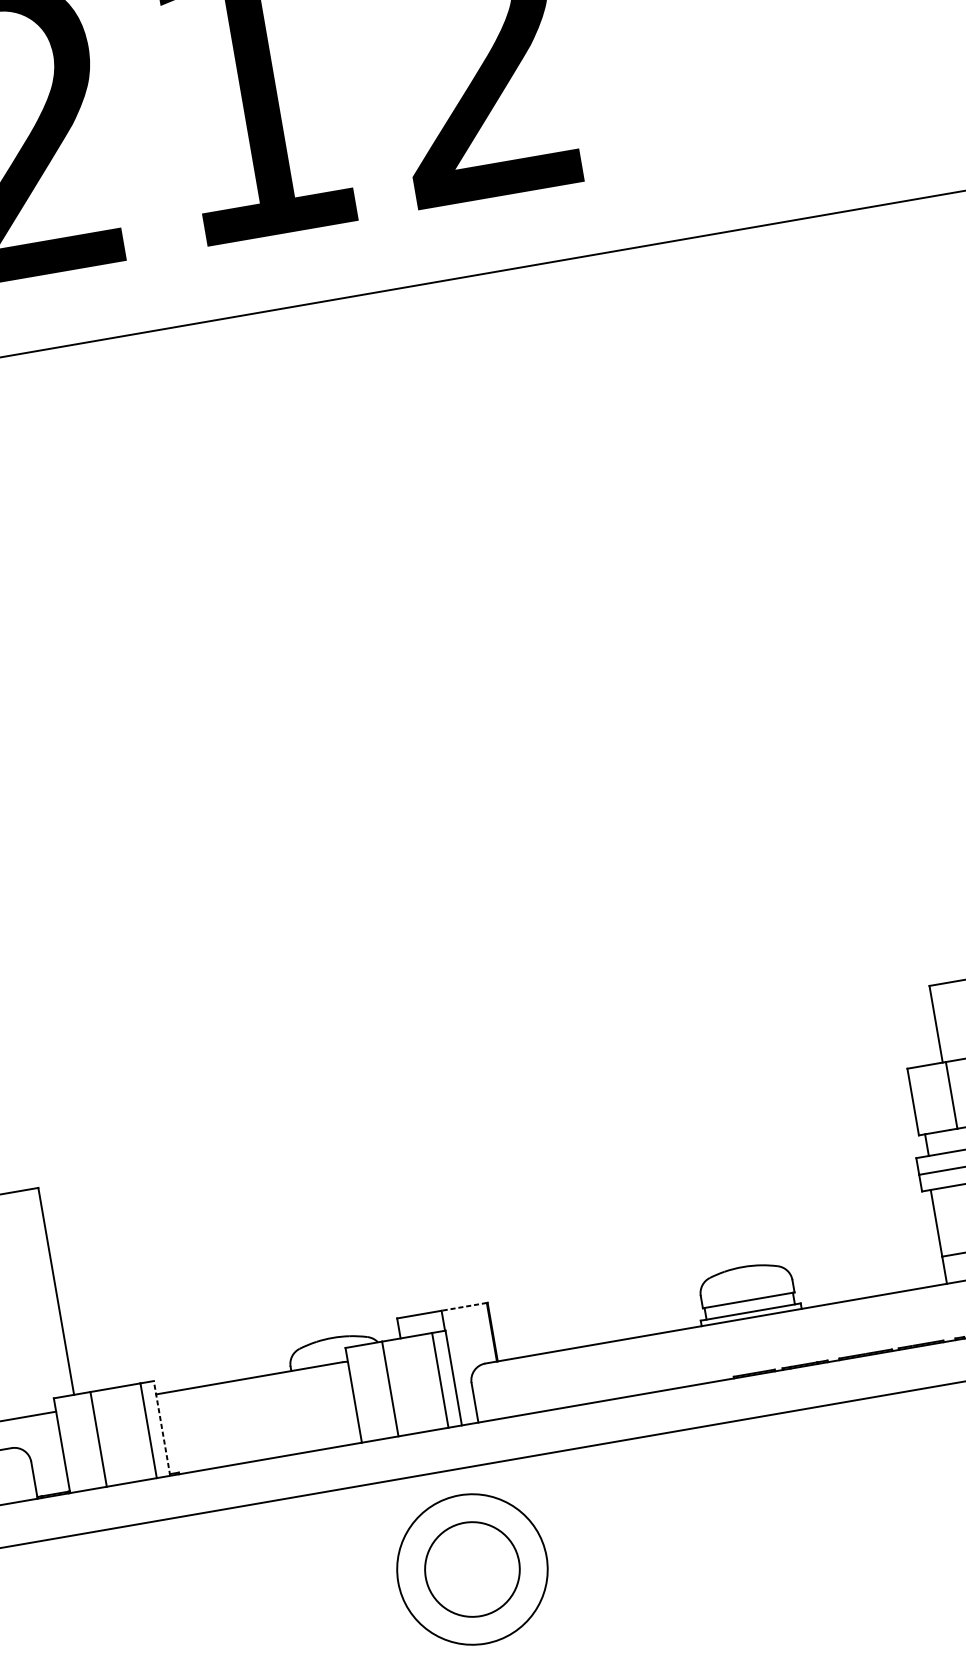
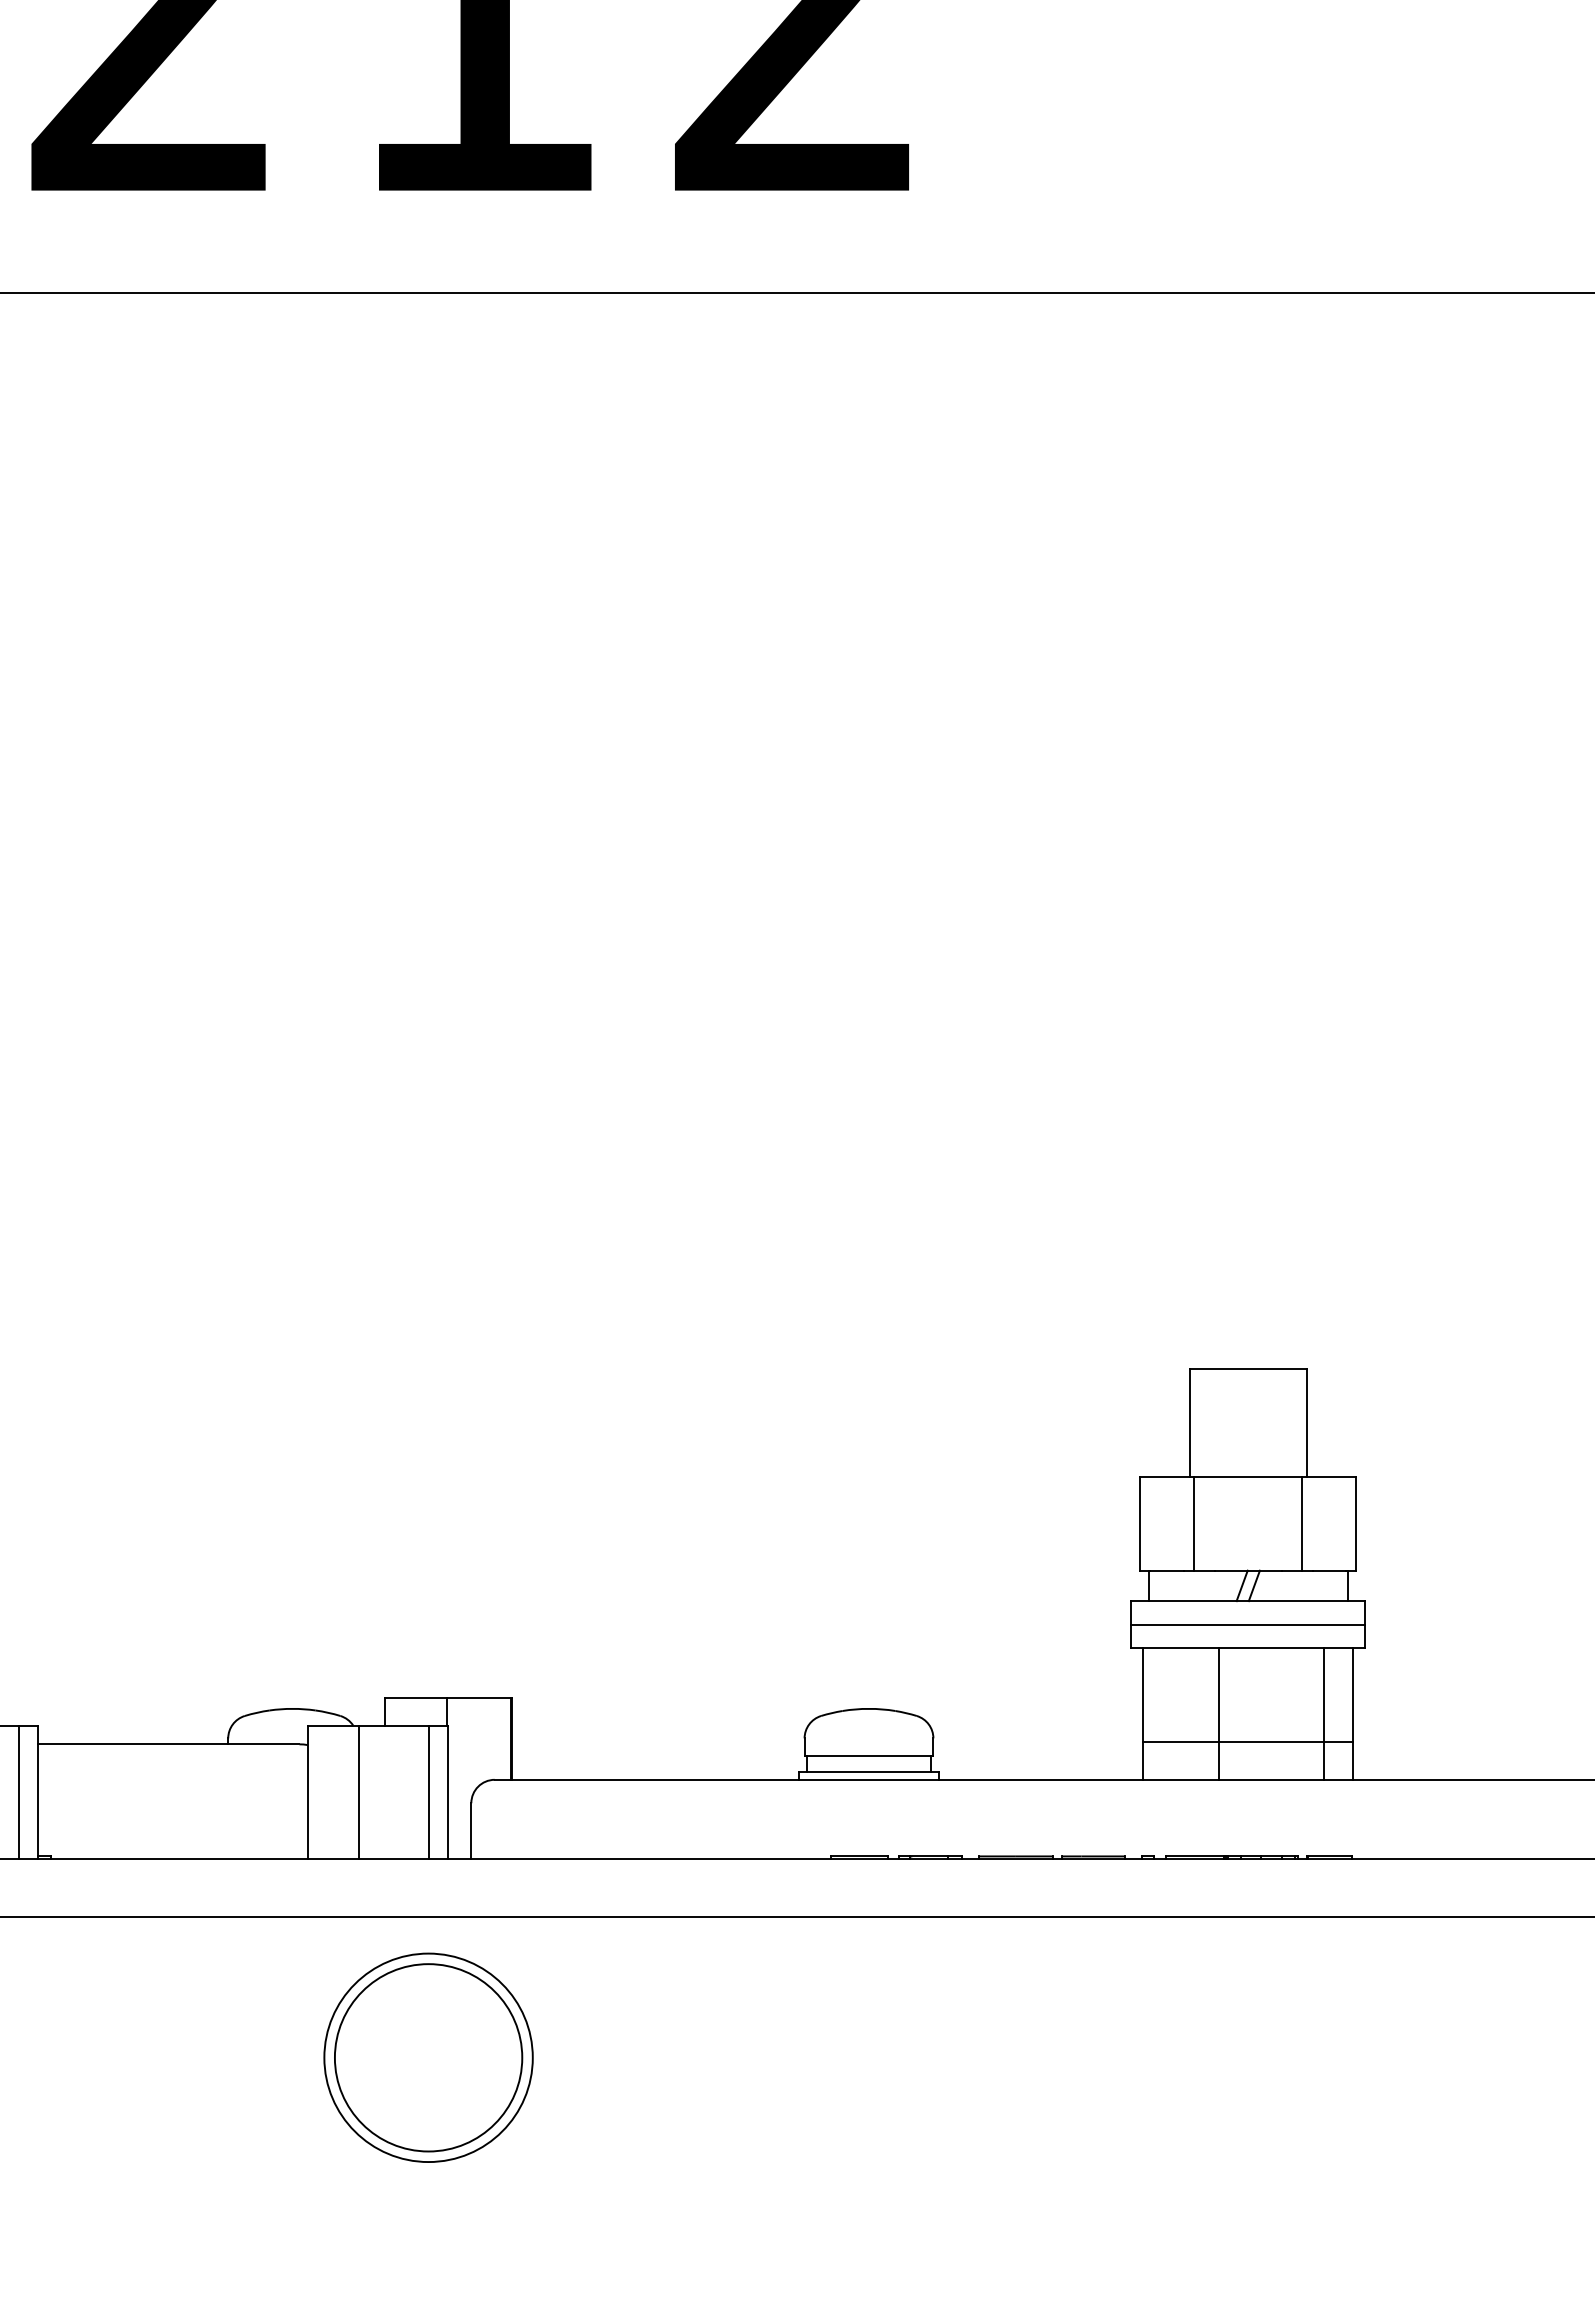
line: (464, 1306) -> (479, 1697), dashed -> solid
line: (162, 1428) -> (38, 1792), dashed -> solid
circle: (472, 1569) -> (428, 2057), size x1.43

